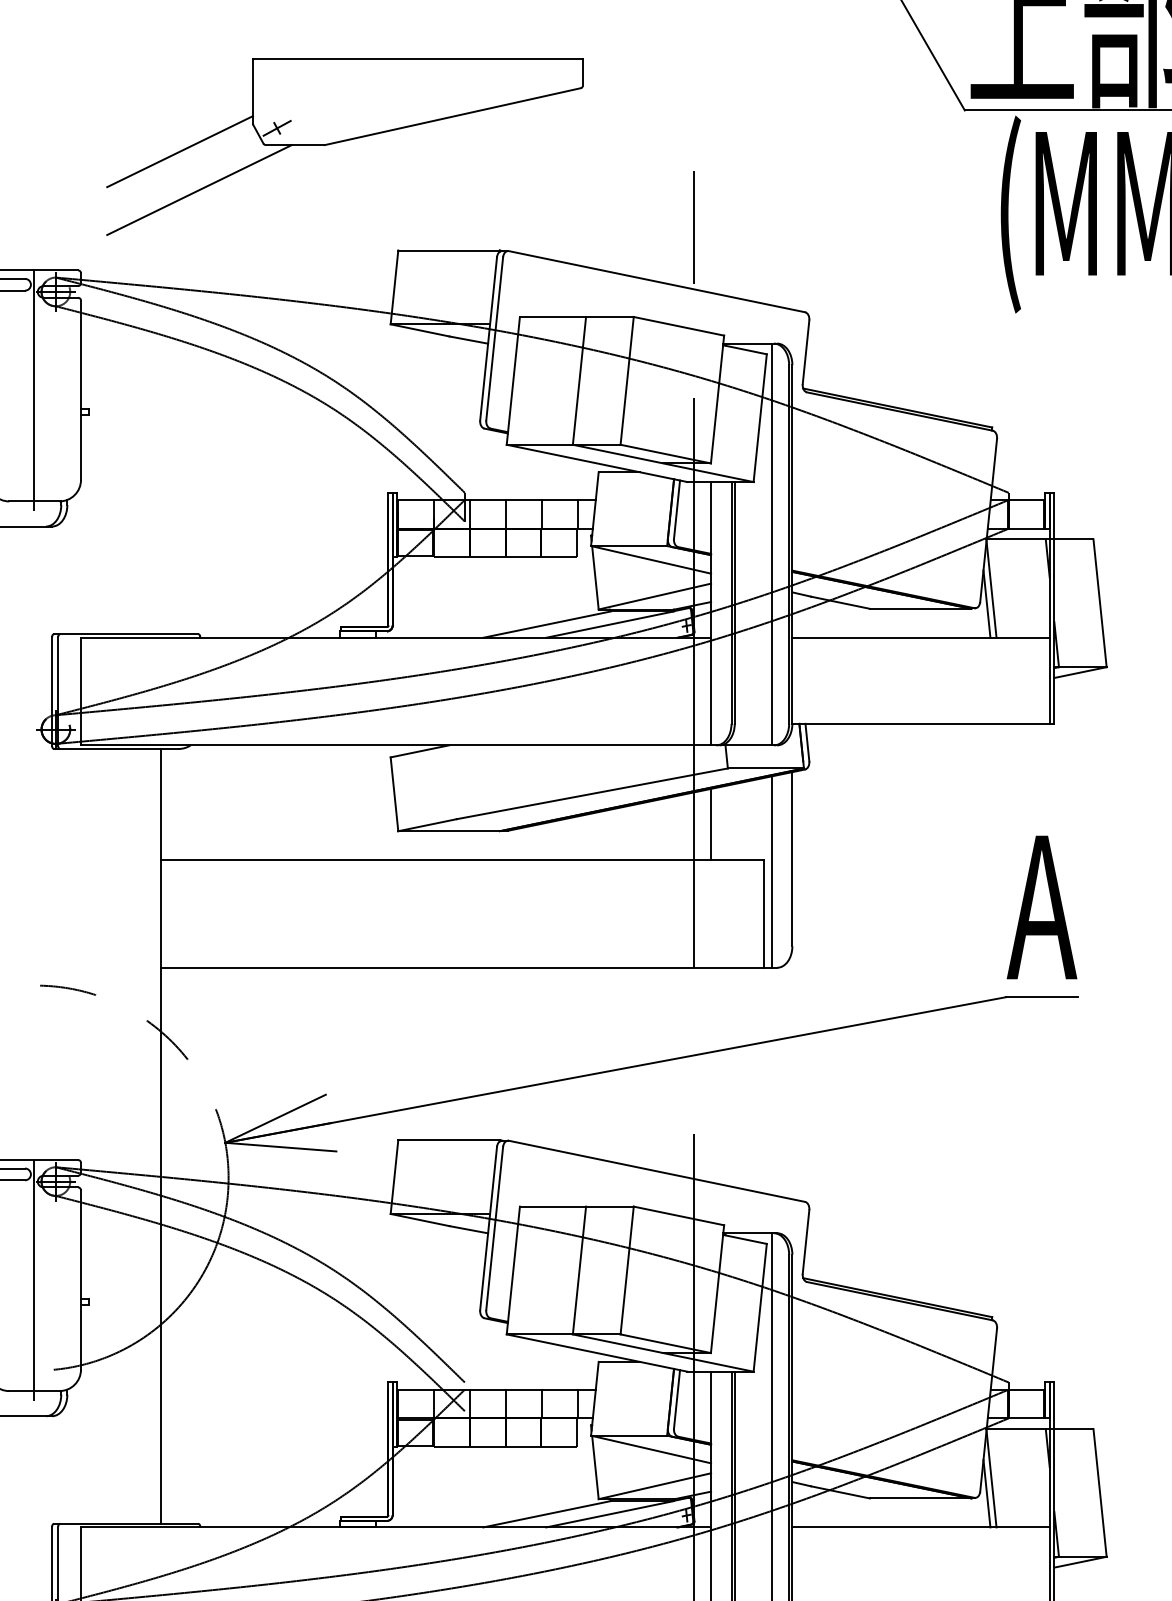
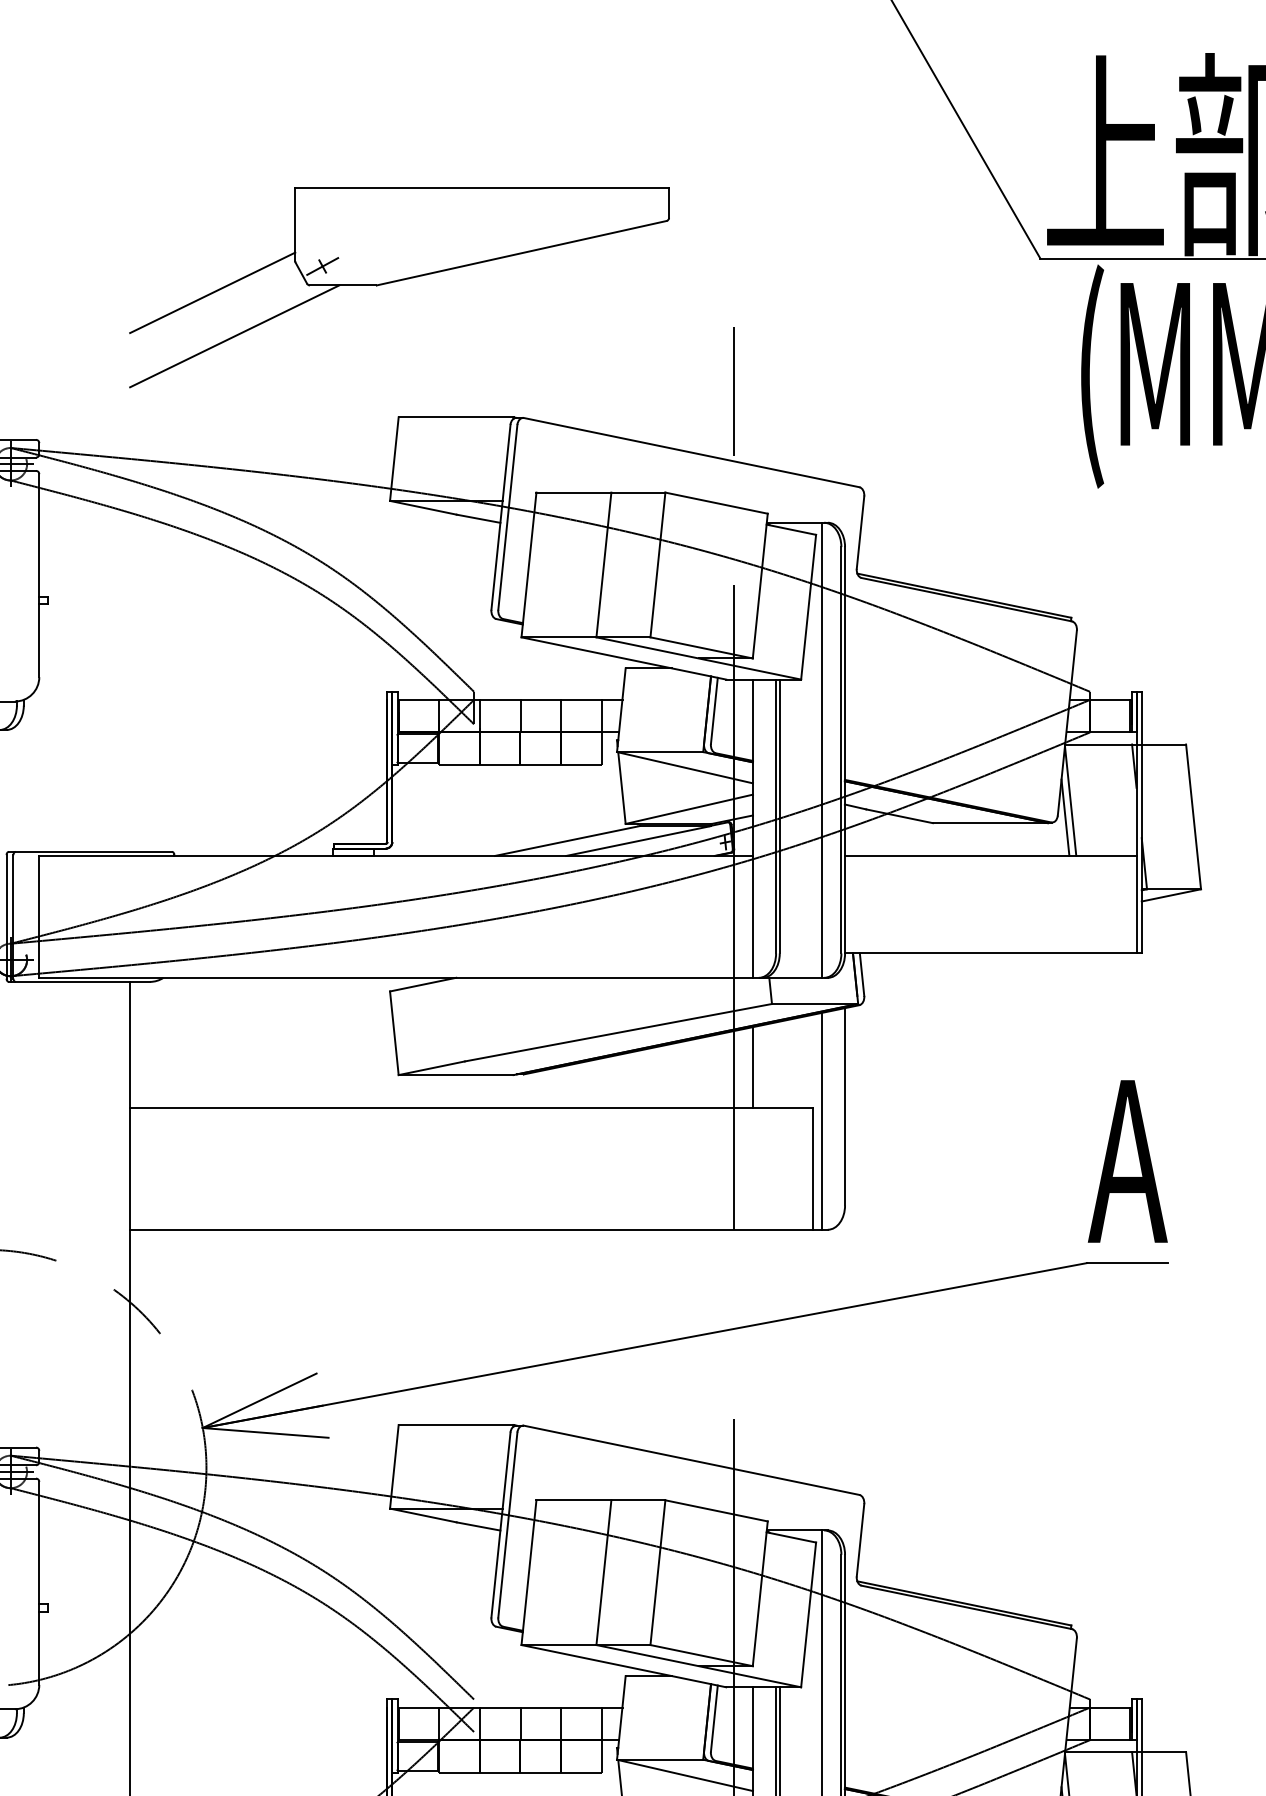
part: (344, 146) -> (398, 287), moved

